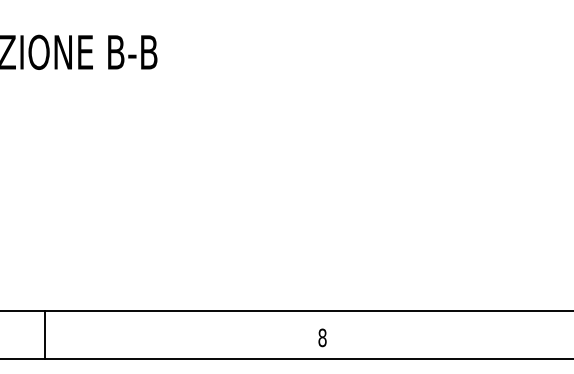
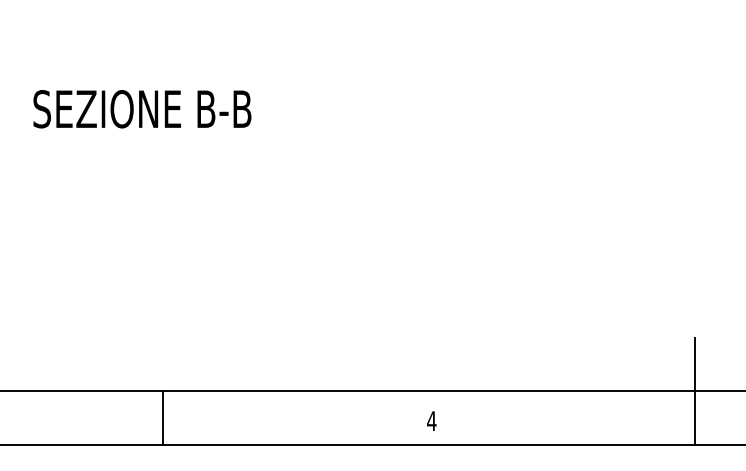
line: (563, 310) -> (695, 391), added
line: (44, 334) -> (163, 417), moved
text: (322, 338) -> (431, 421), 8 -> 4

